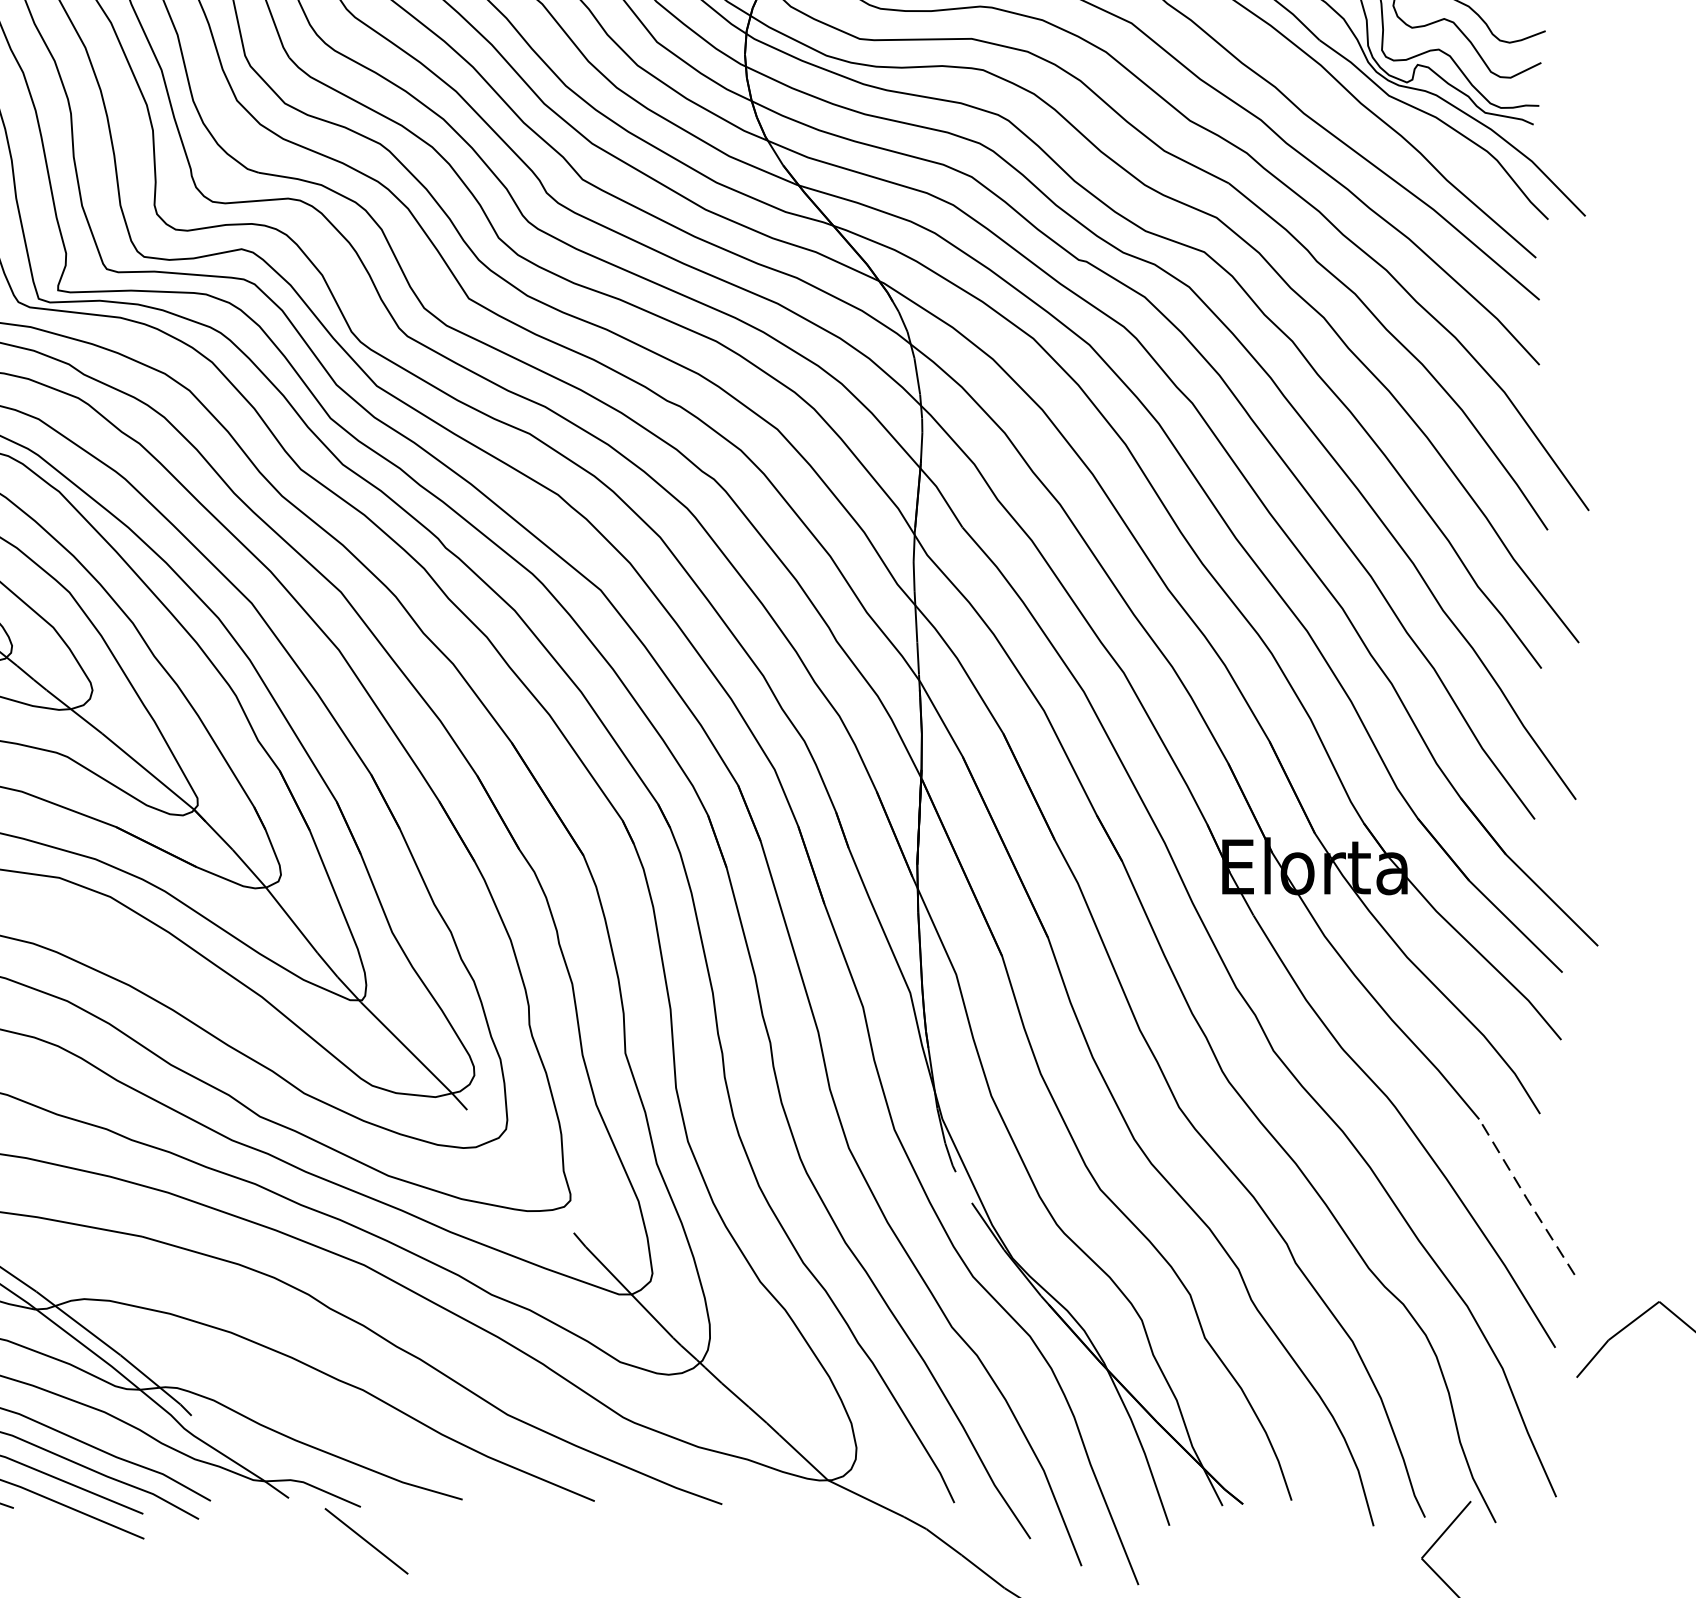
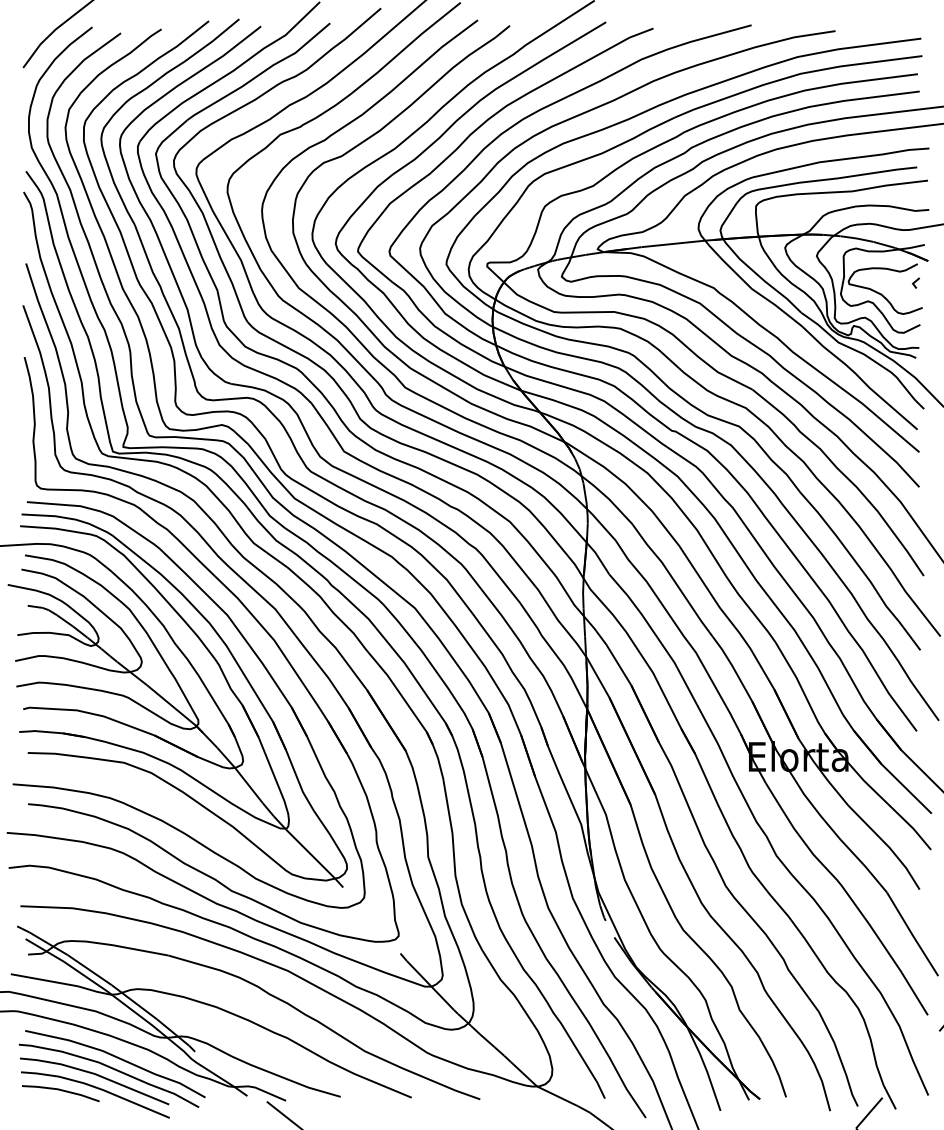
line: (1526, 1199) -> (912, 935), dashed -> solid

